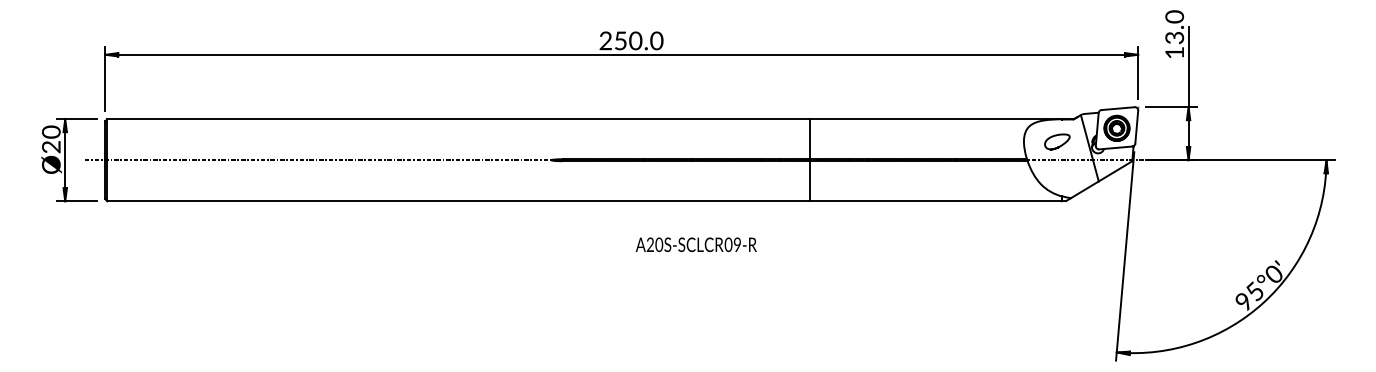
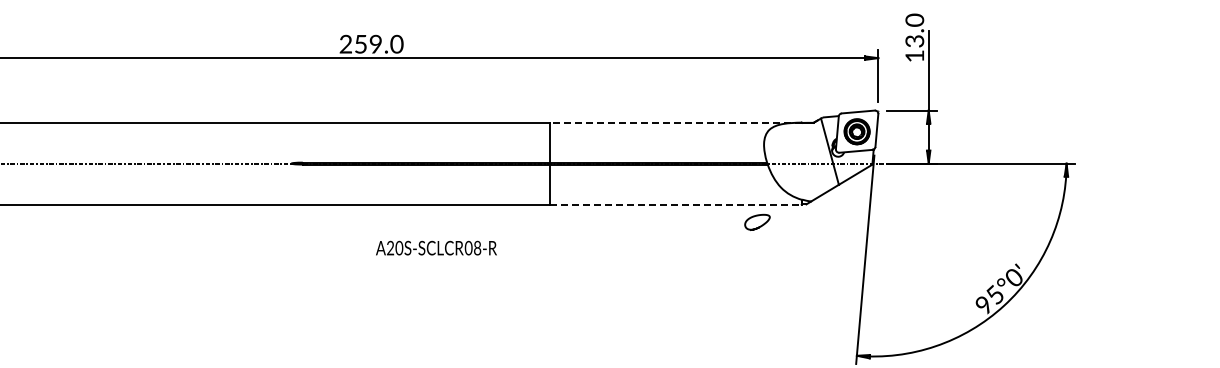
text: (635, 41) -> (375, 44), 250.0 -> 259.0
line: (935, 119) -> (675, 122), solid -> dashed
curve: (1059, 145) -> (759, 225), moved
line: (936, 201) -> (676, 204), solid -> dashed
text: (737, 245) -> (477, 248), 09-R -> 08-R

